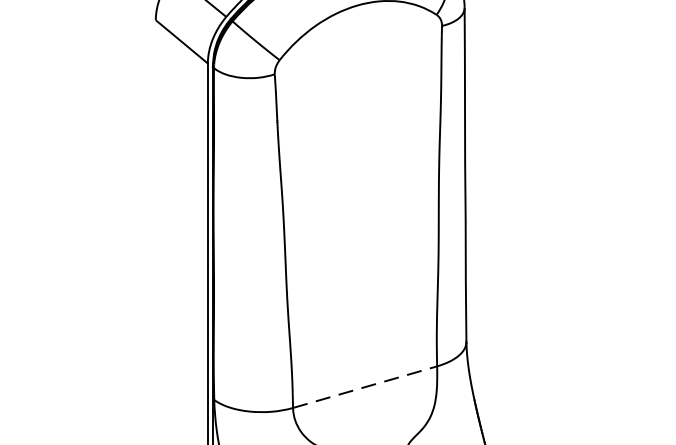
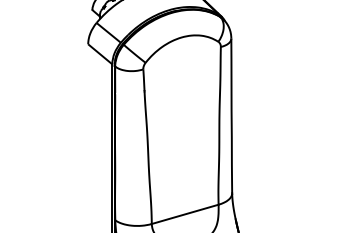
line: (365, 387) -> (185, 214), dashed -> solid

